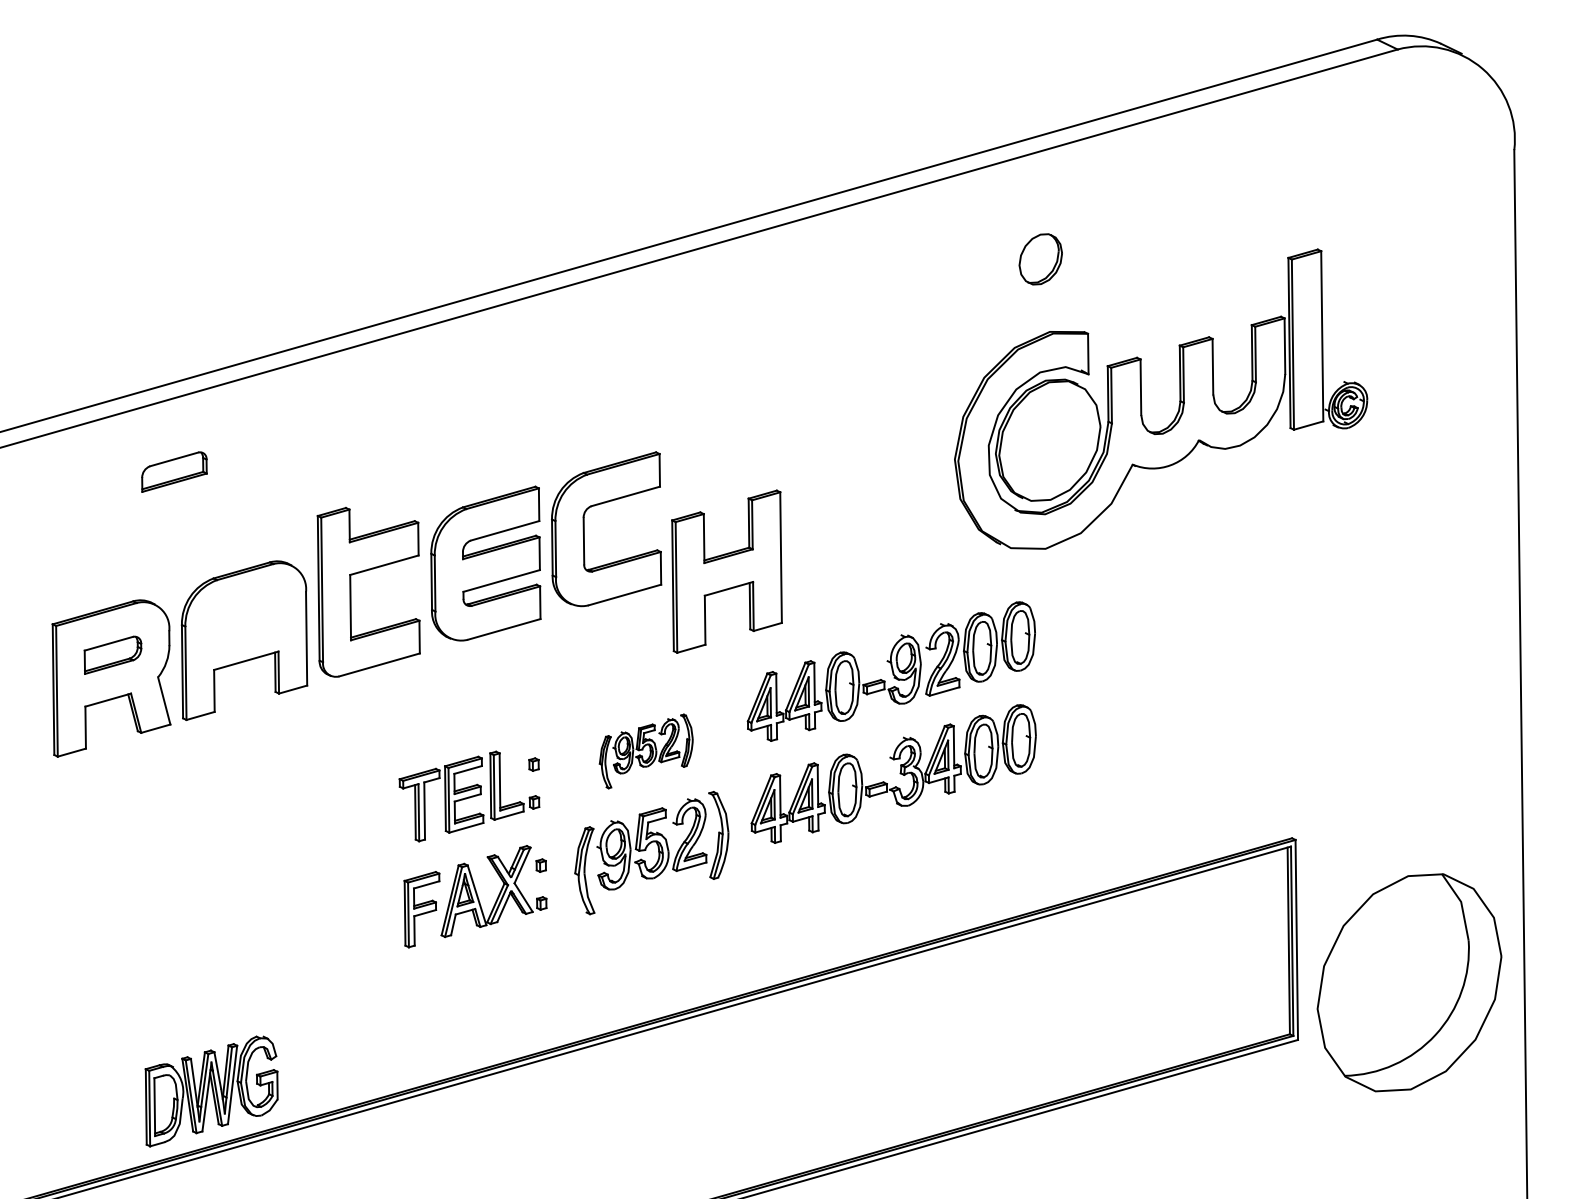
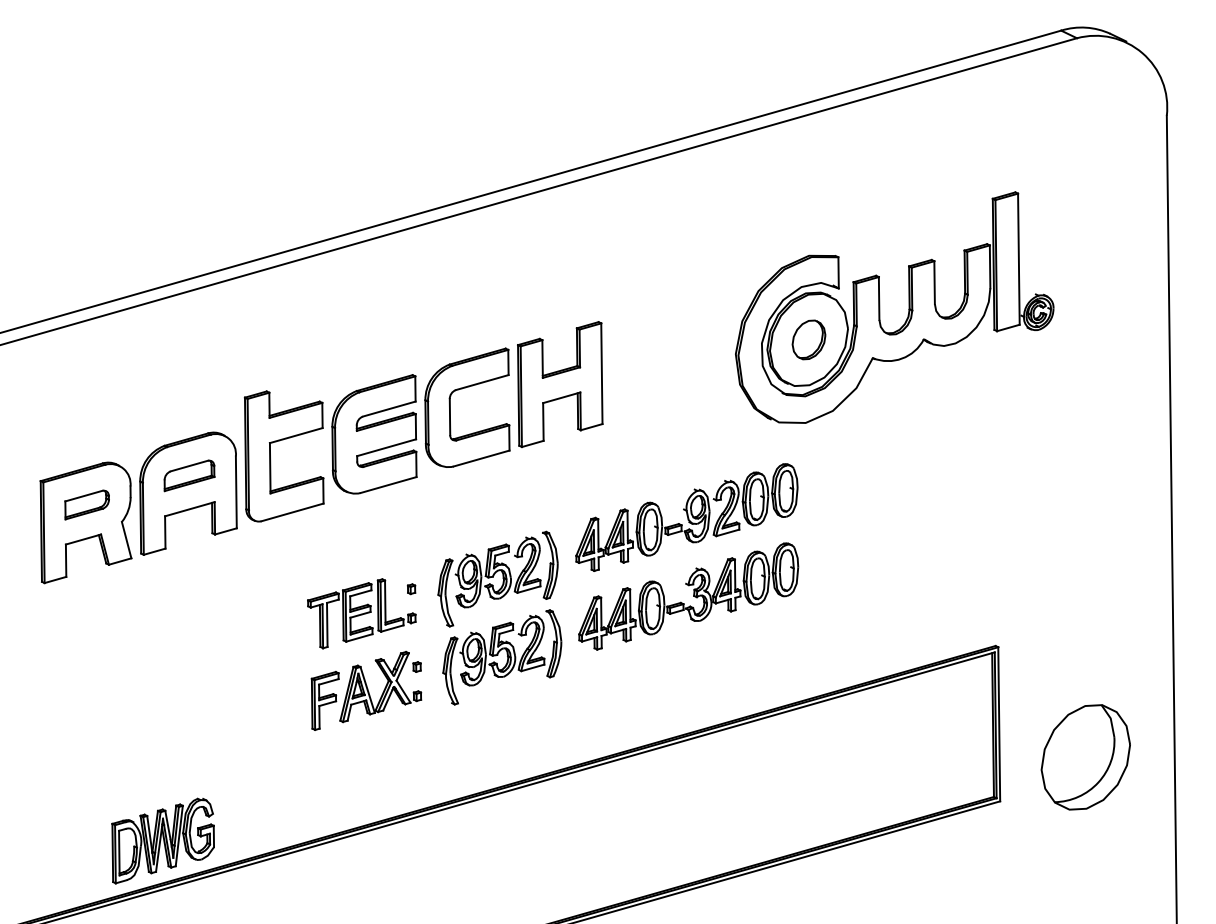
part: (1040, 258) -> (808, 339), moved
part: (174, 471) -> (189, 475), moved
part: (727, 571) -> (560, 384), moved
part: (645, 750) -> (497, 578), size x1.67
part: (1408, 983) -> (1085, 757), size x0.62

